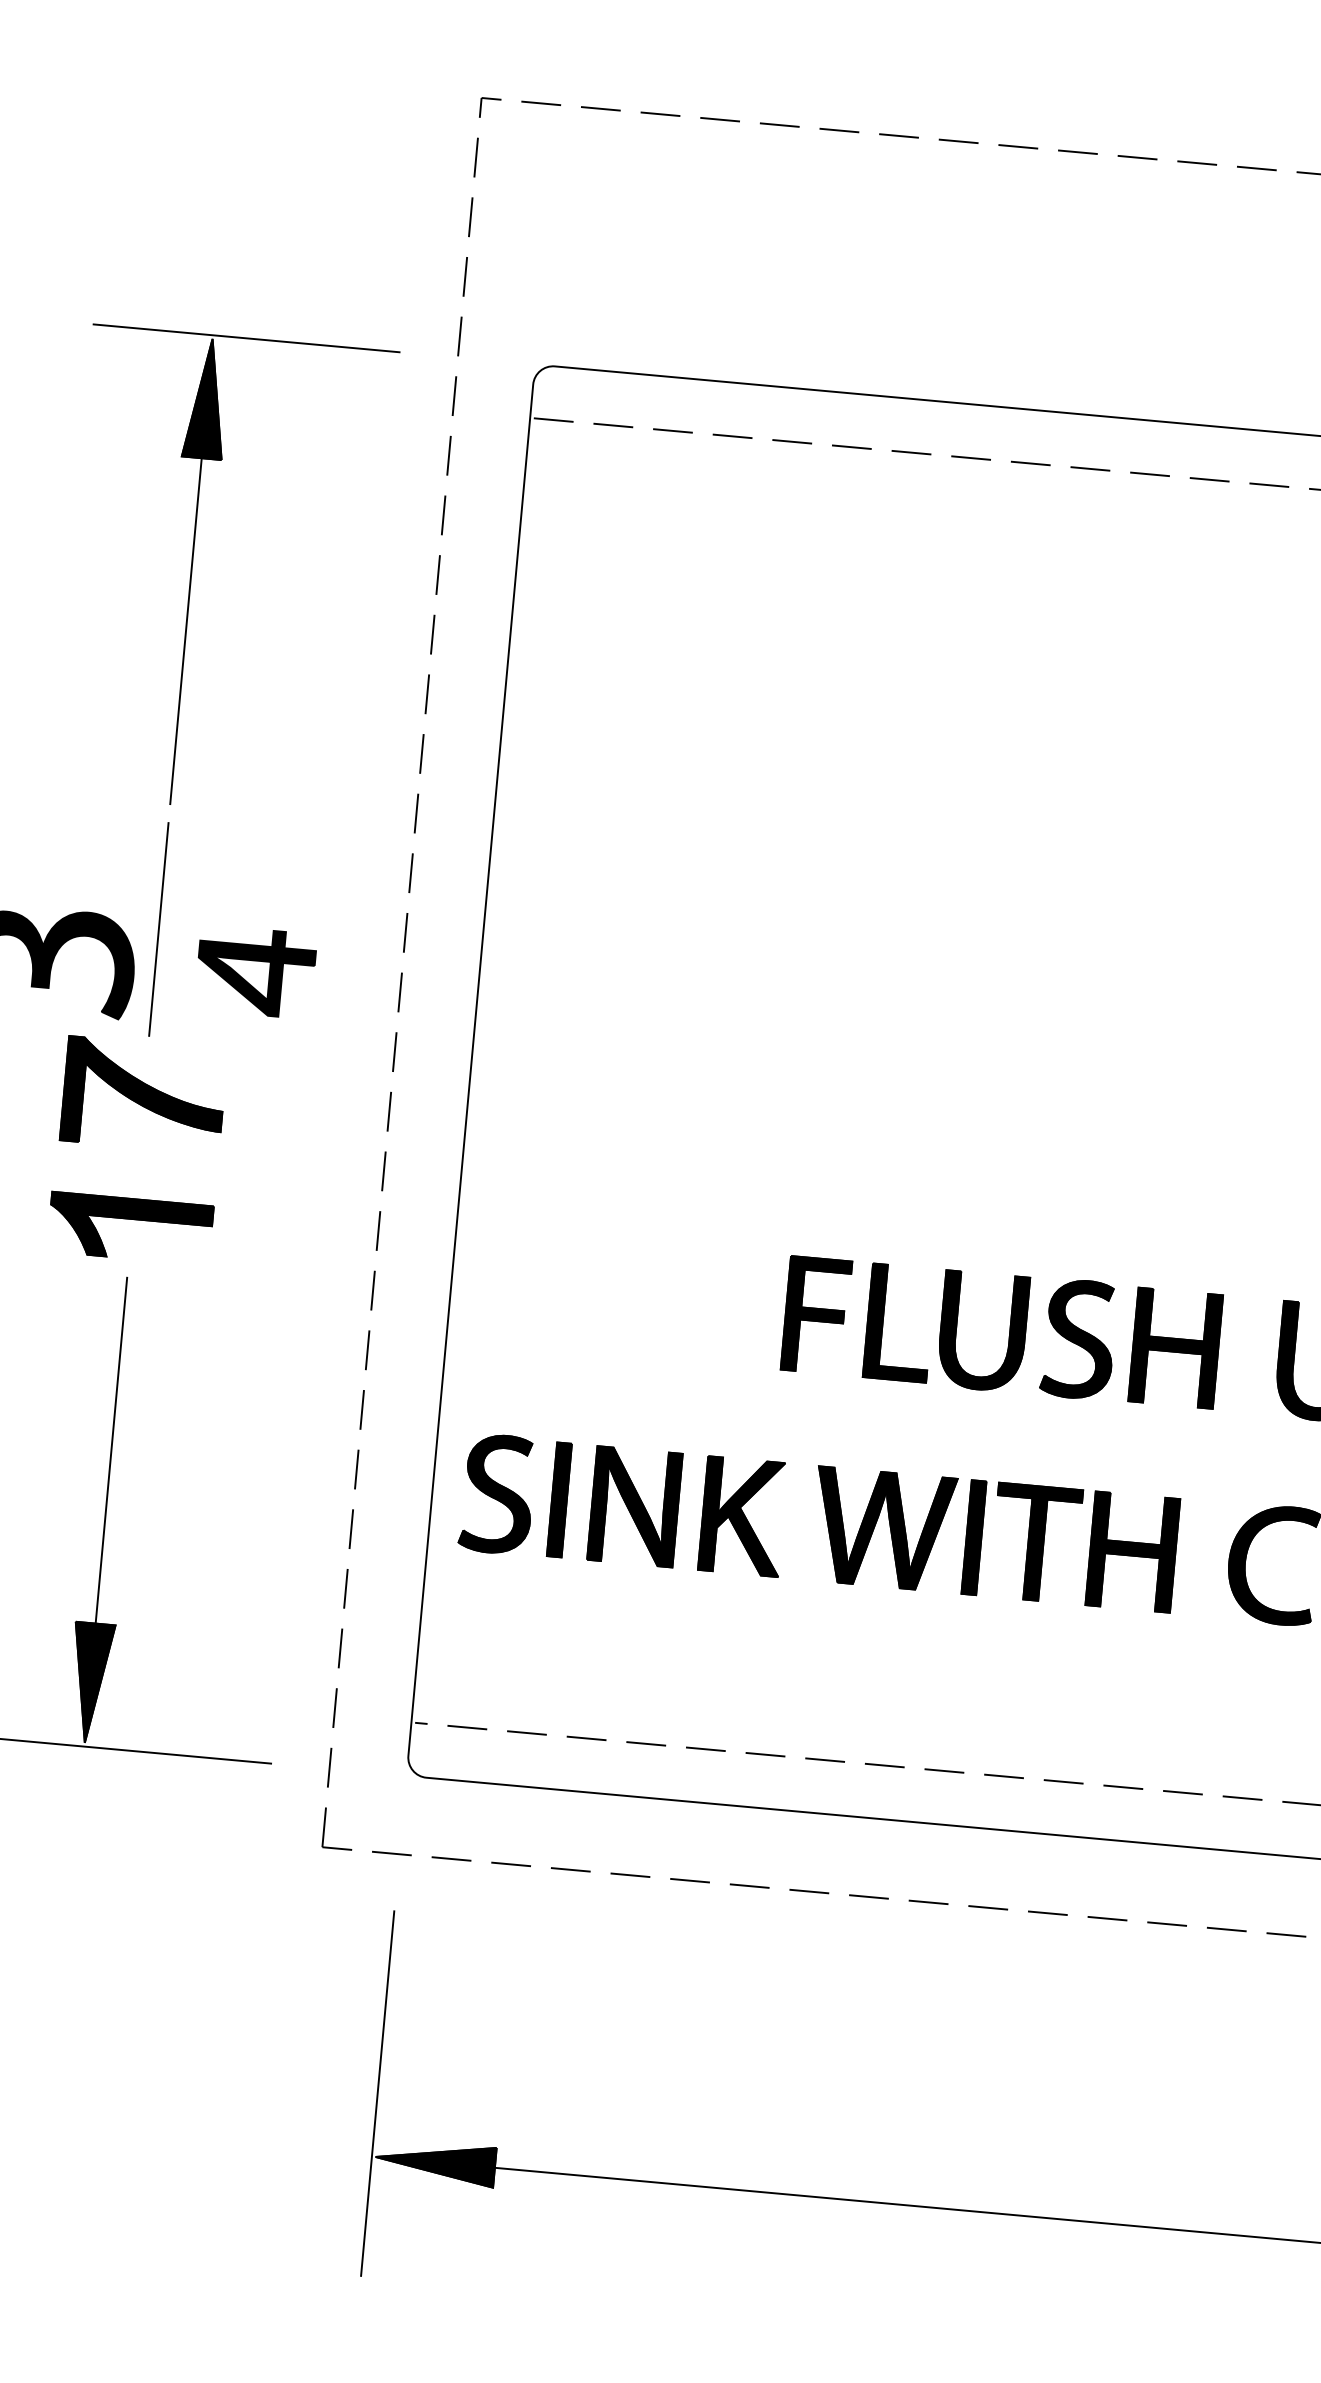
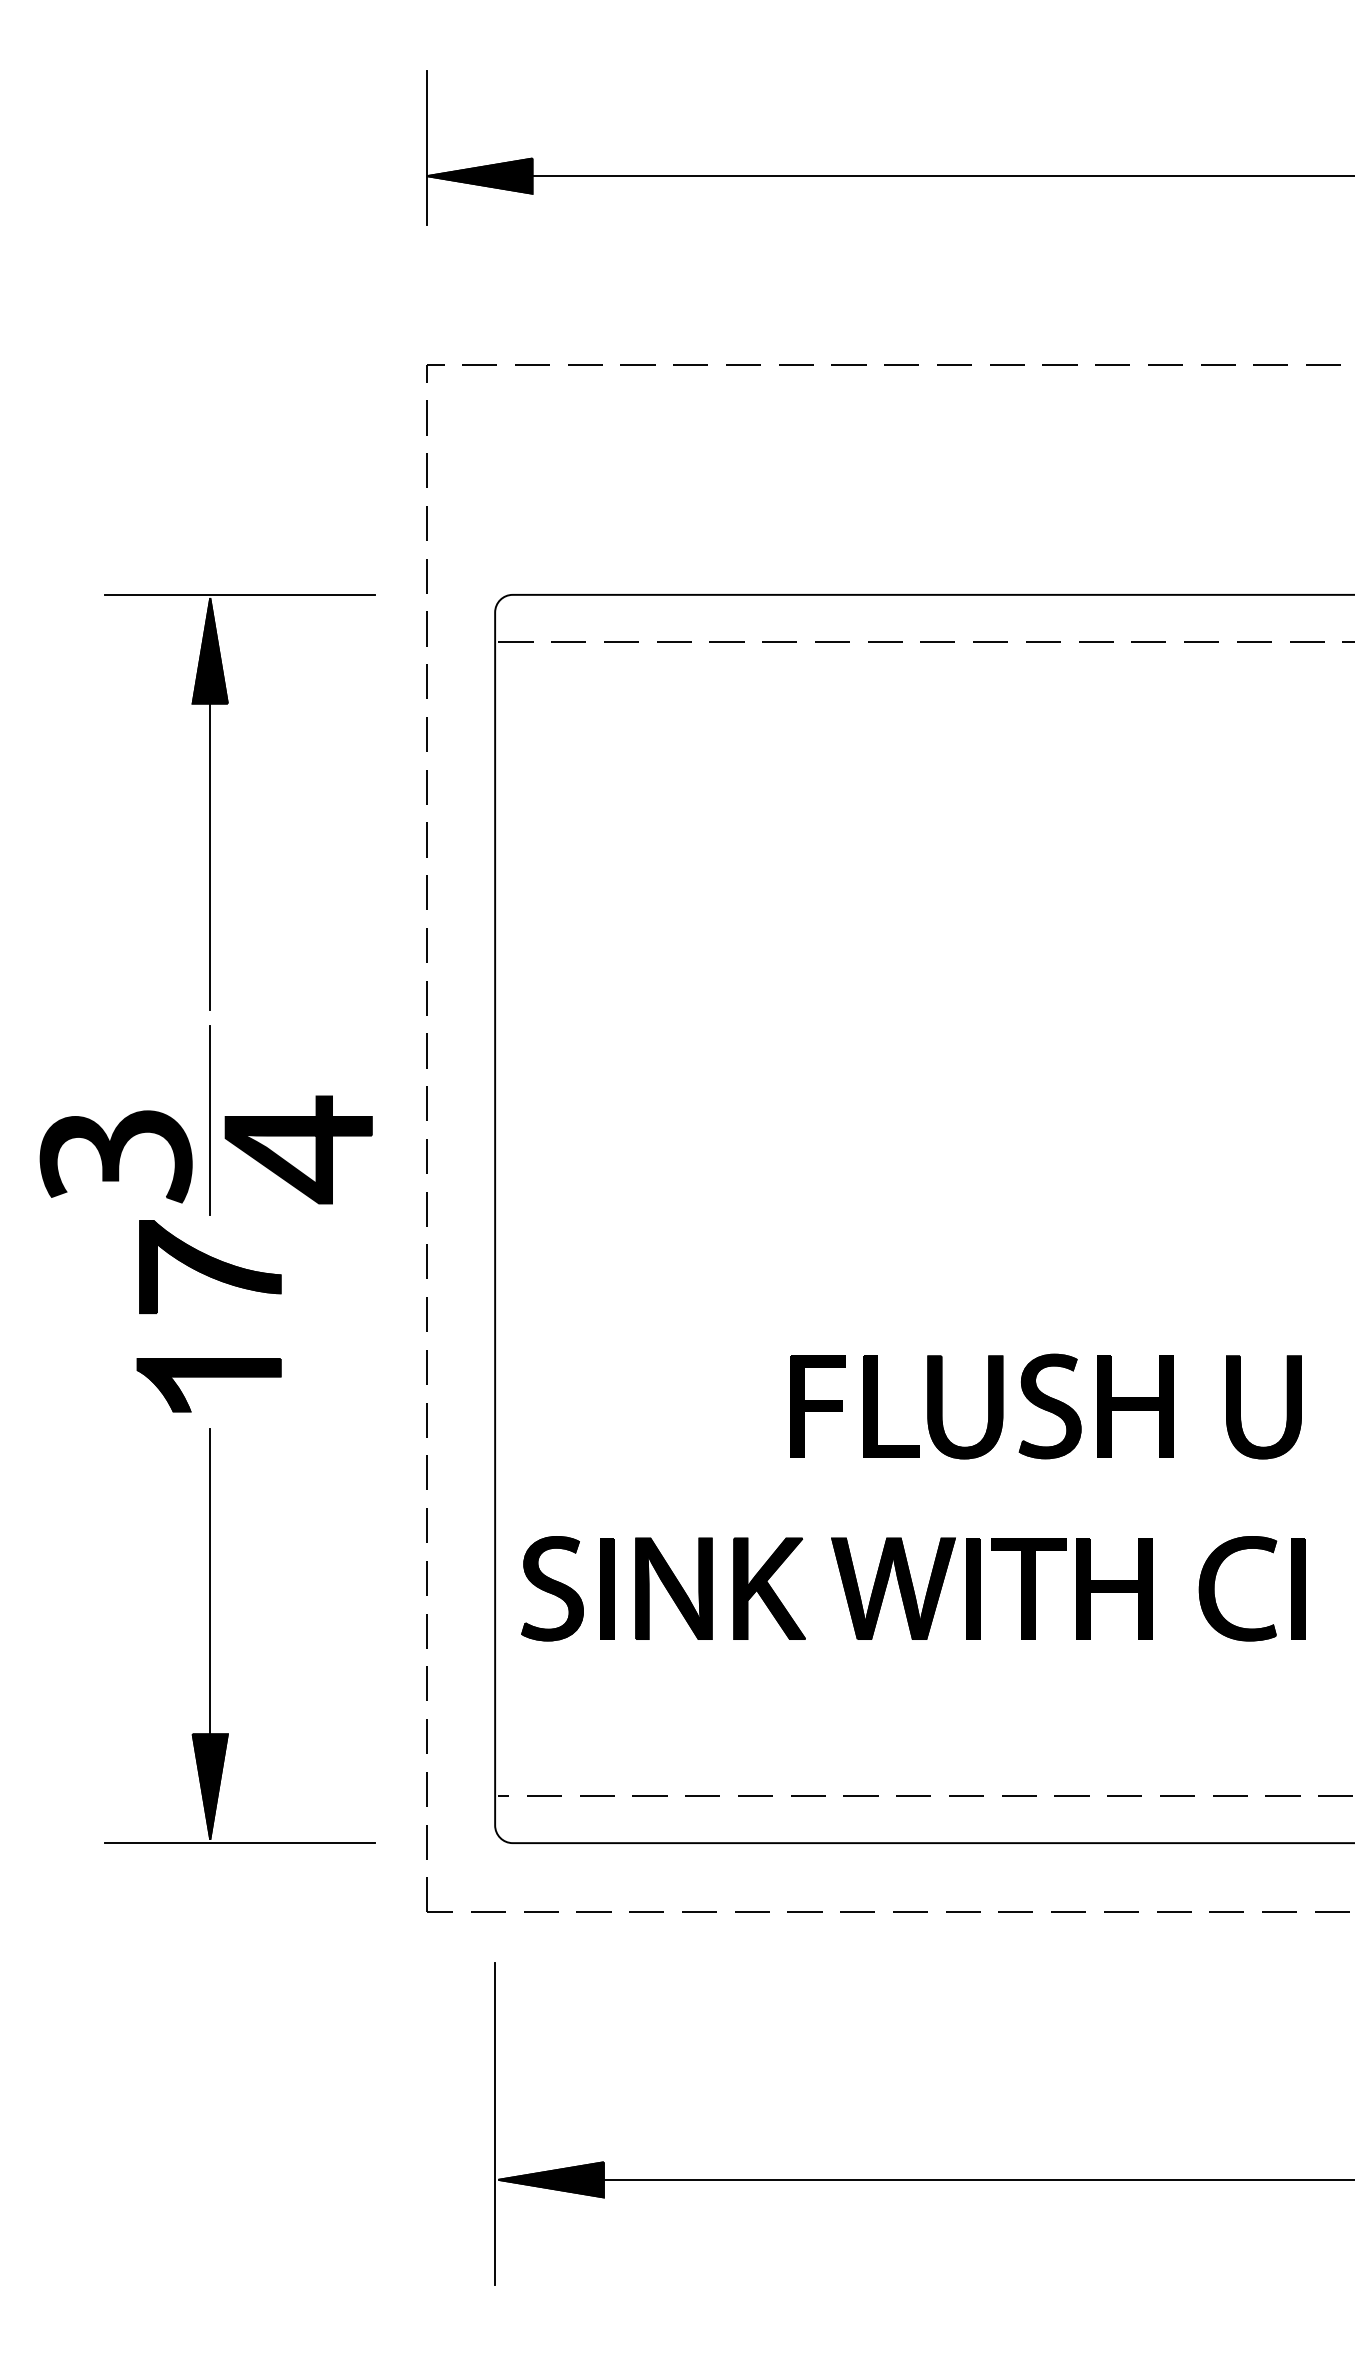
part: (255, 971) -> (298, 1149), size x1.43

